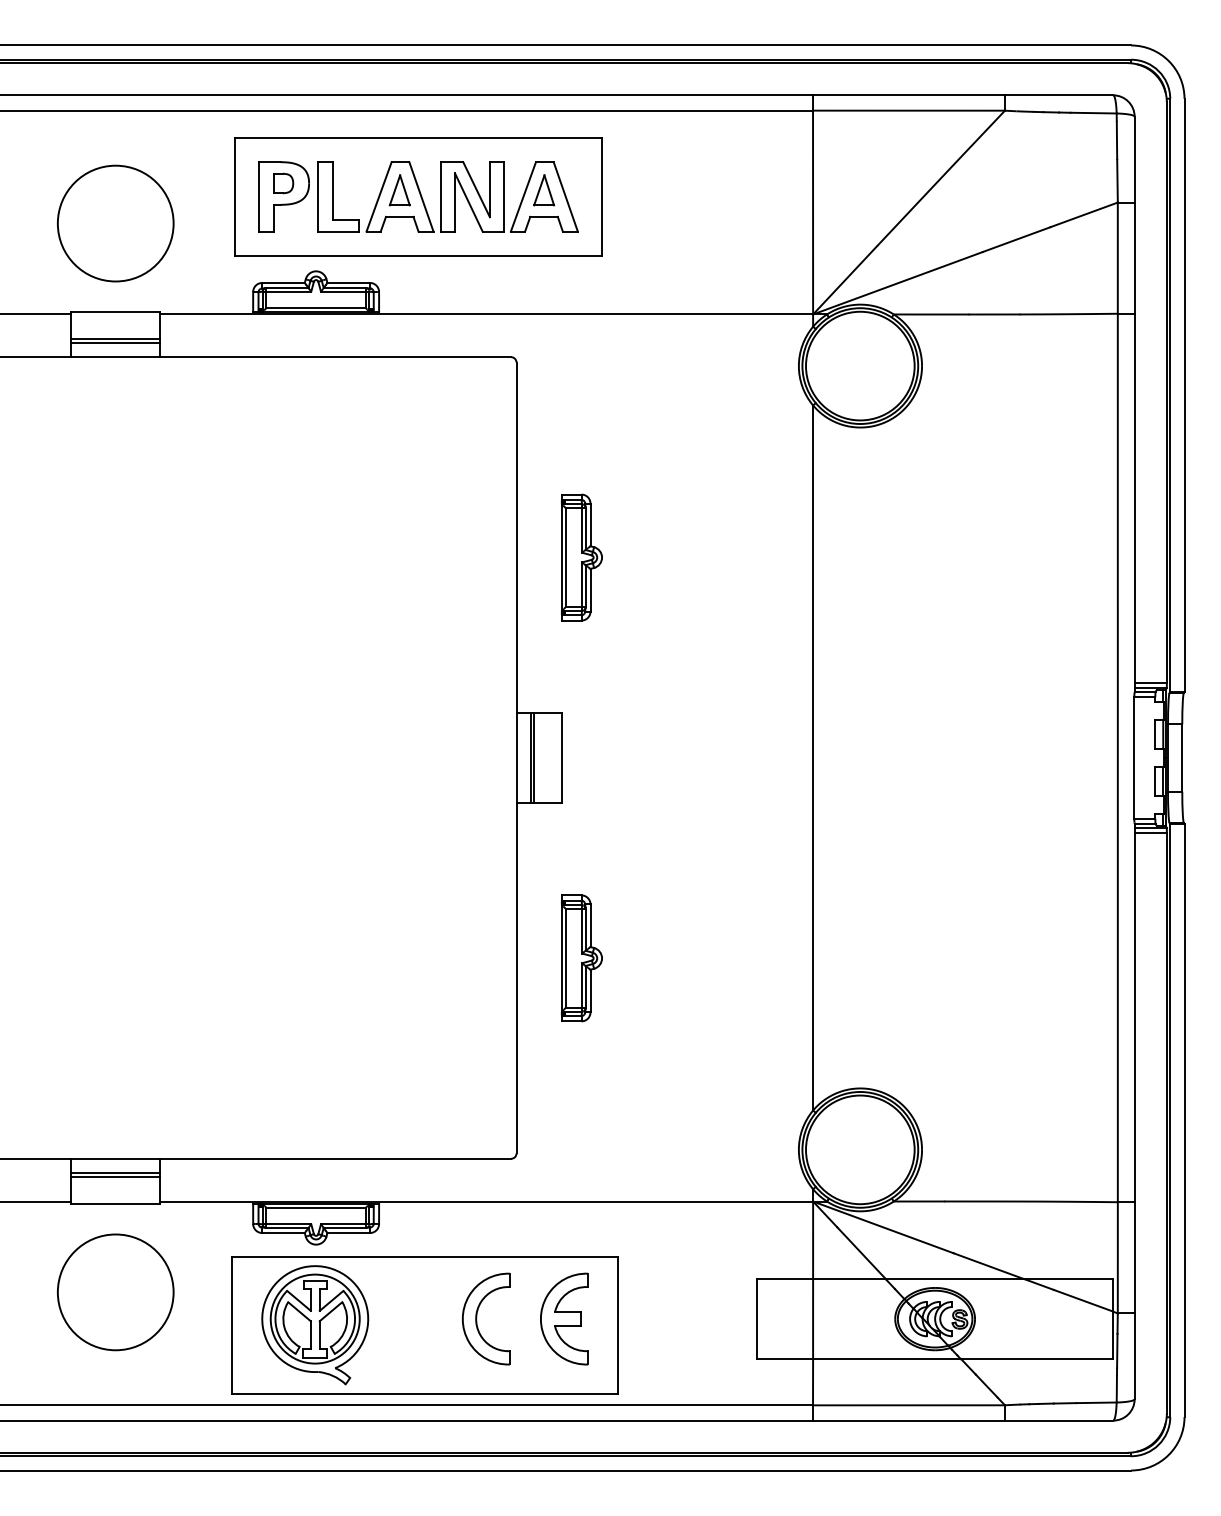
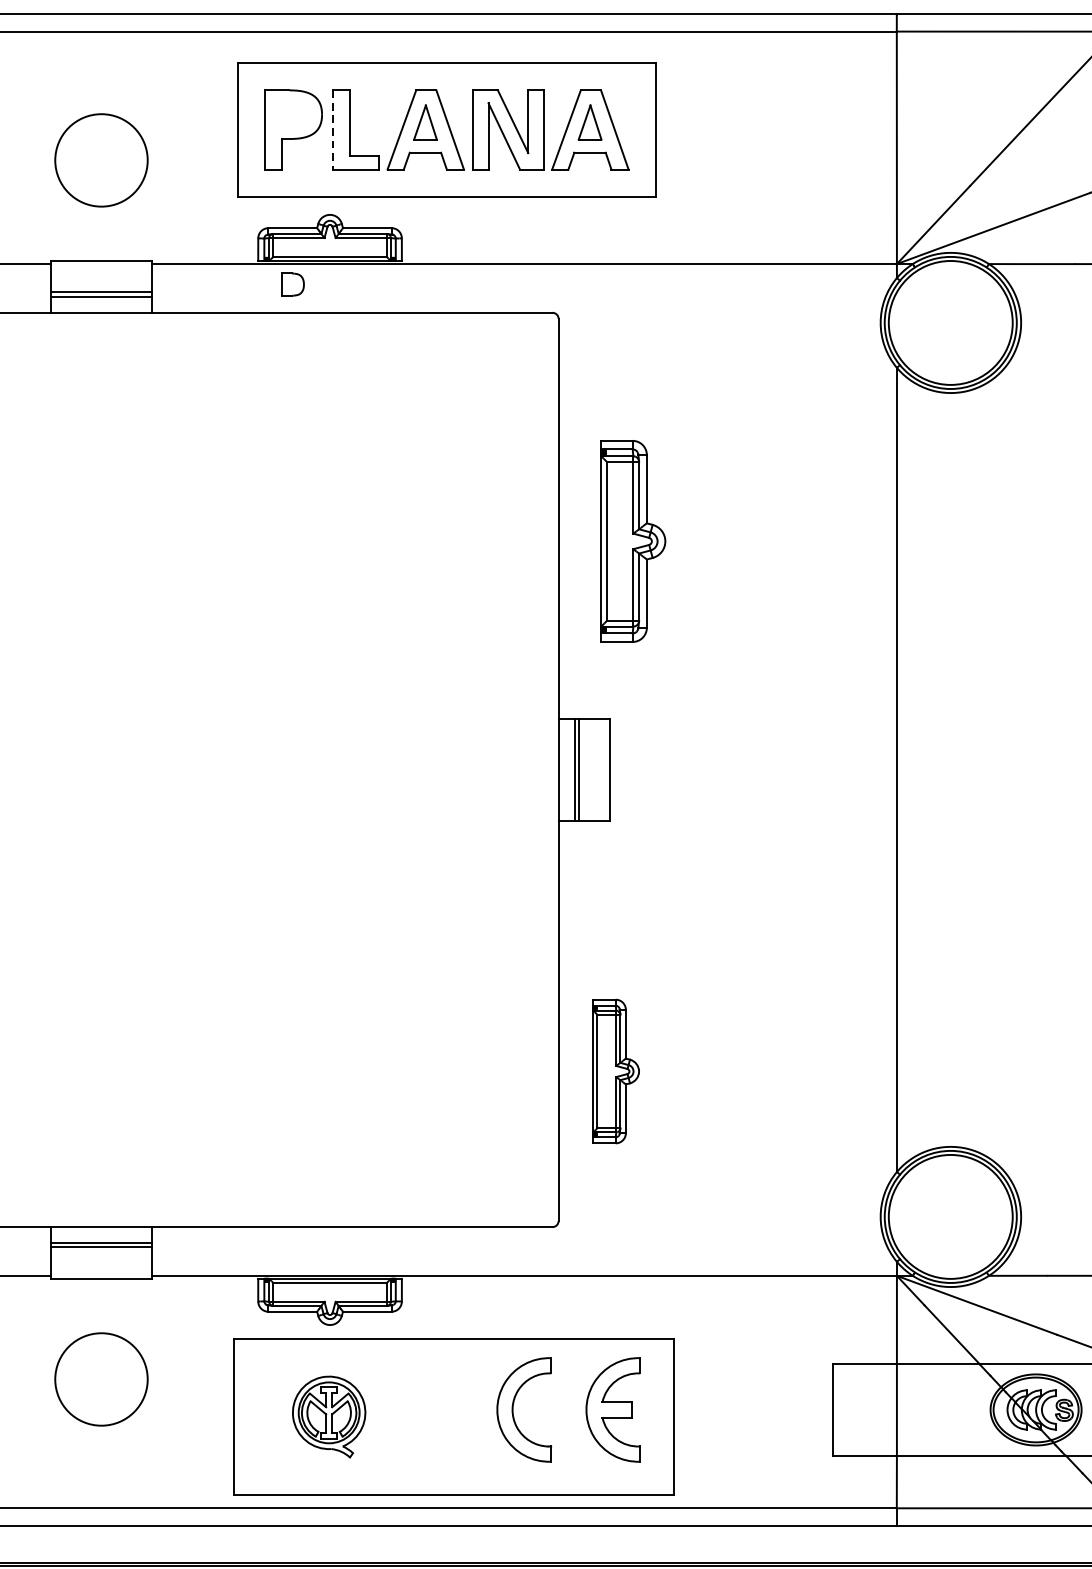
part: (283, 183) -> (292, 284), moved
line: (318, 196) -> (332, 129), solid -> dashed
circle: (115, 223) -> (101, 160), size x0.7
part: (581, 557) -> (632, 541), size x1.4
part: (581, 958) -> (615, 1071), moved
circle: (115, 1292) -> (101, 1379), size x0.7
part: (315, 1325) -> (329, 1417), size x0.6

